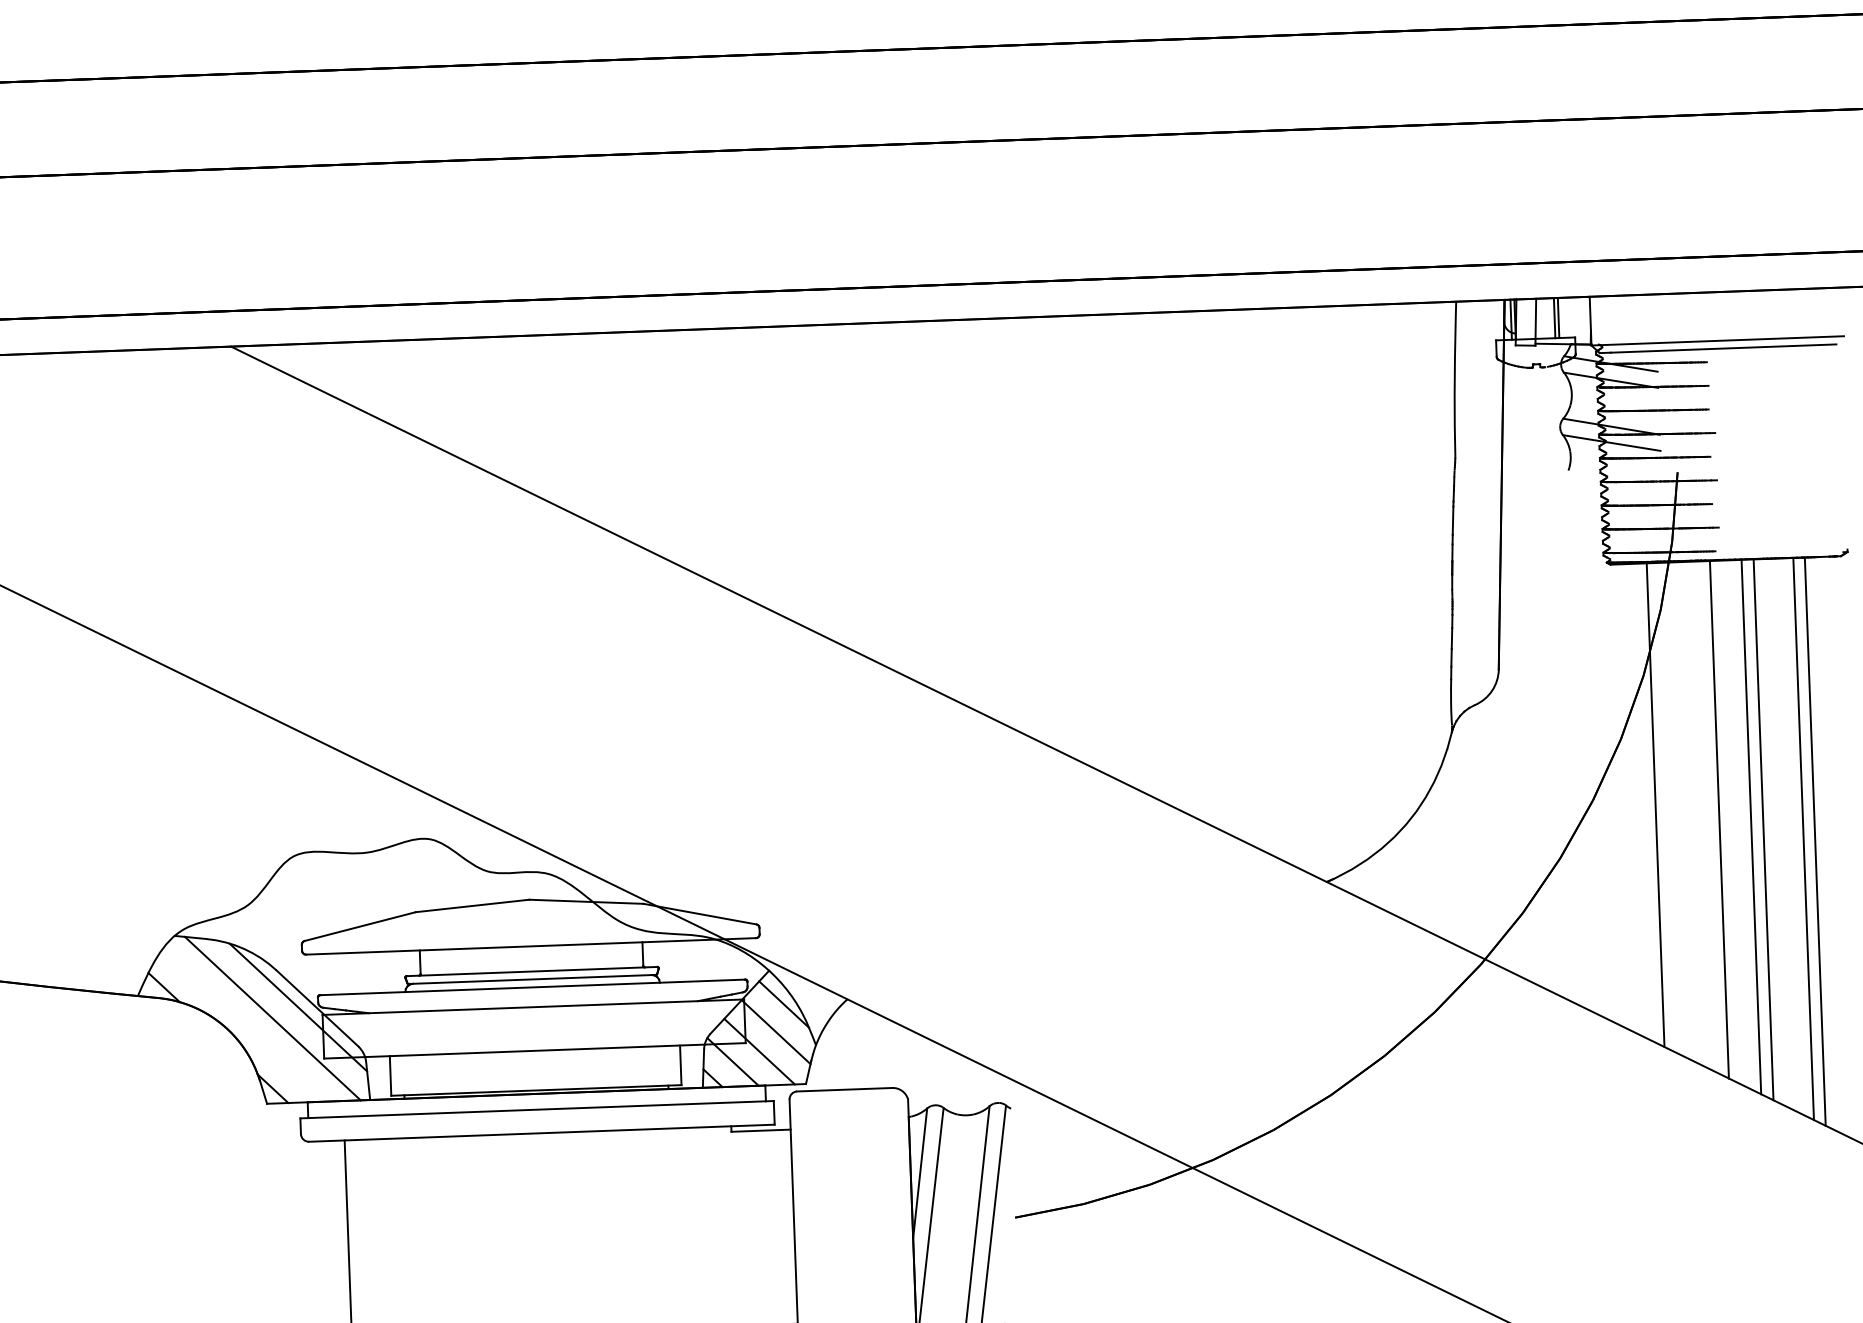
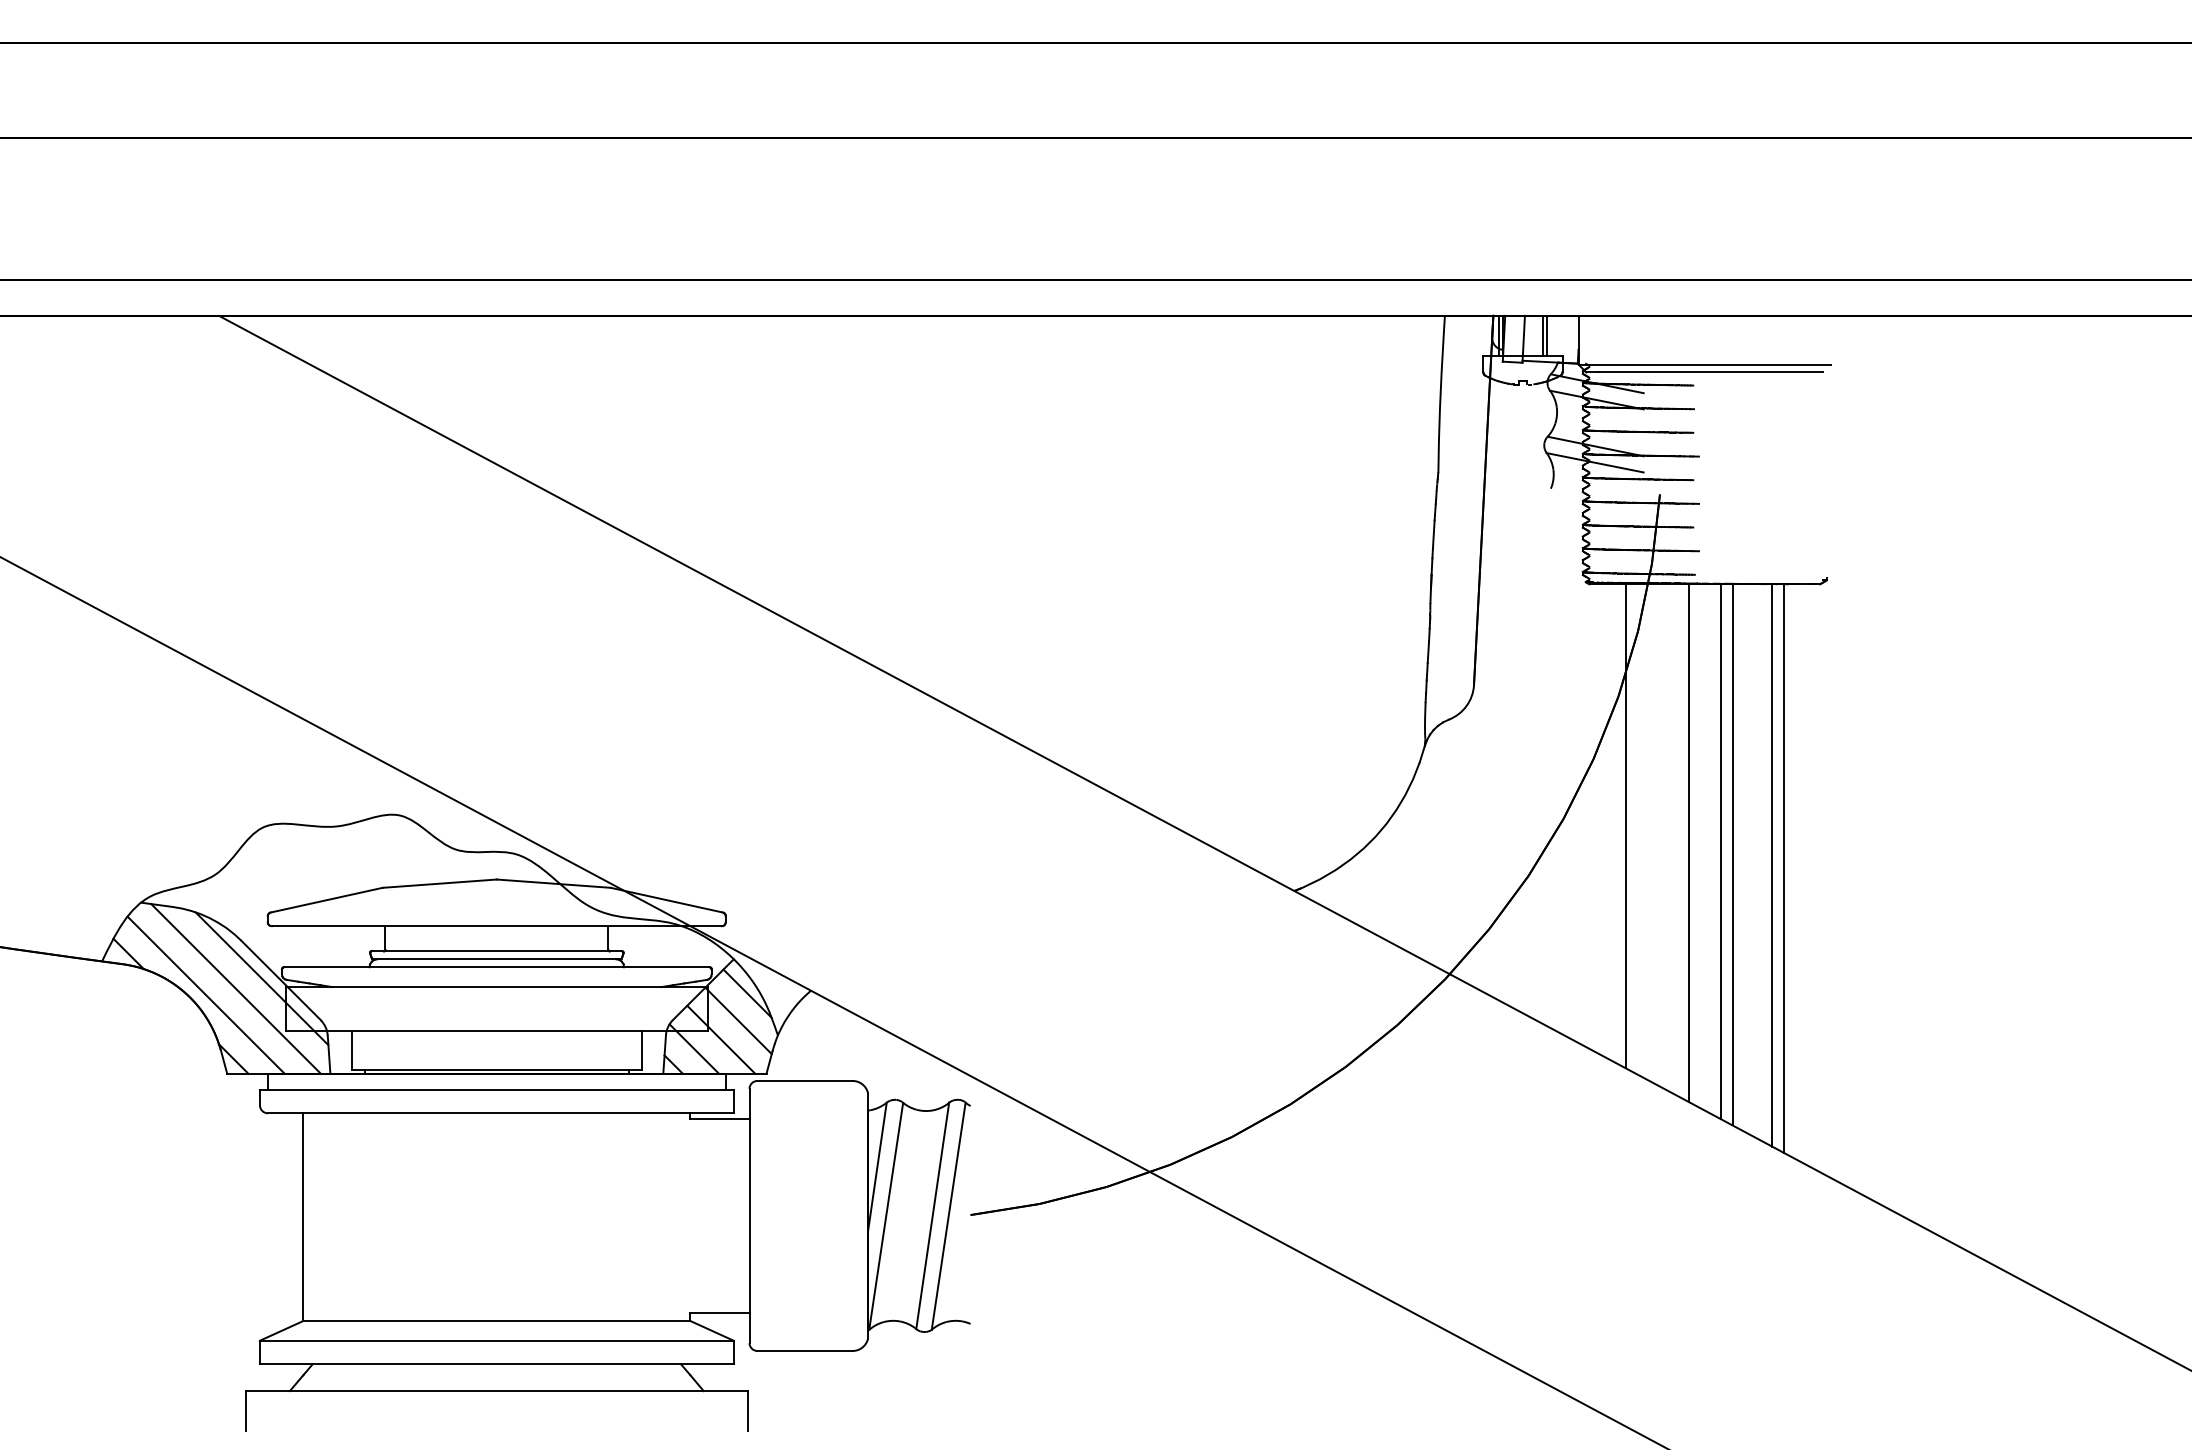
line: (242, 1025) -> (205, 994), added

